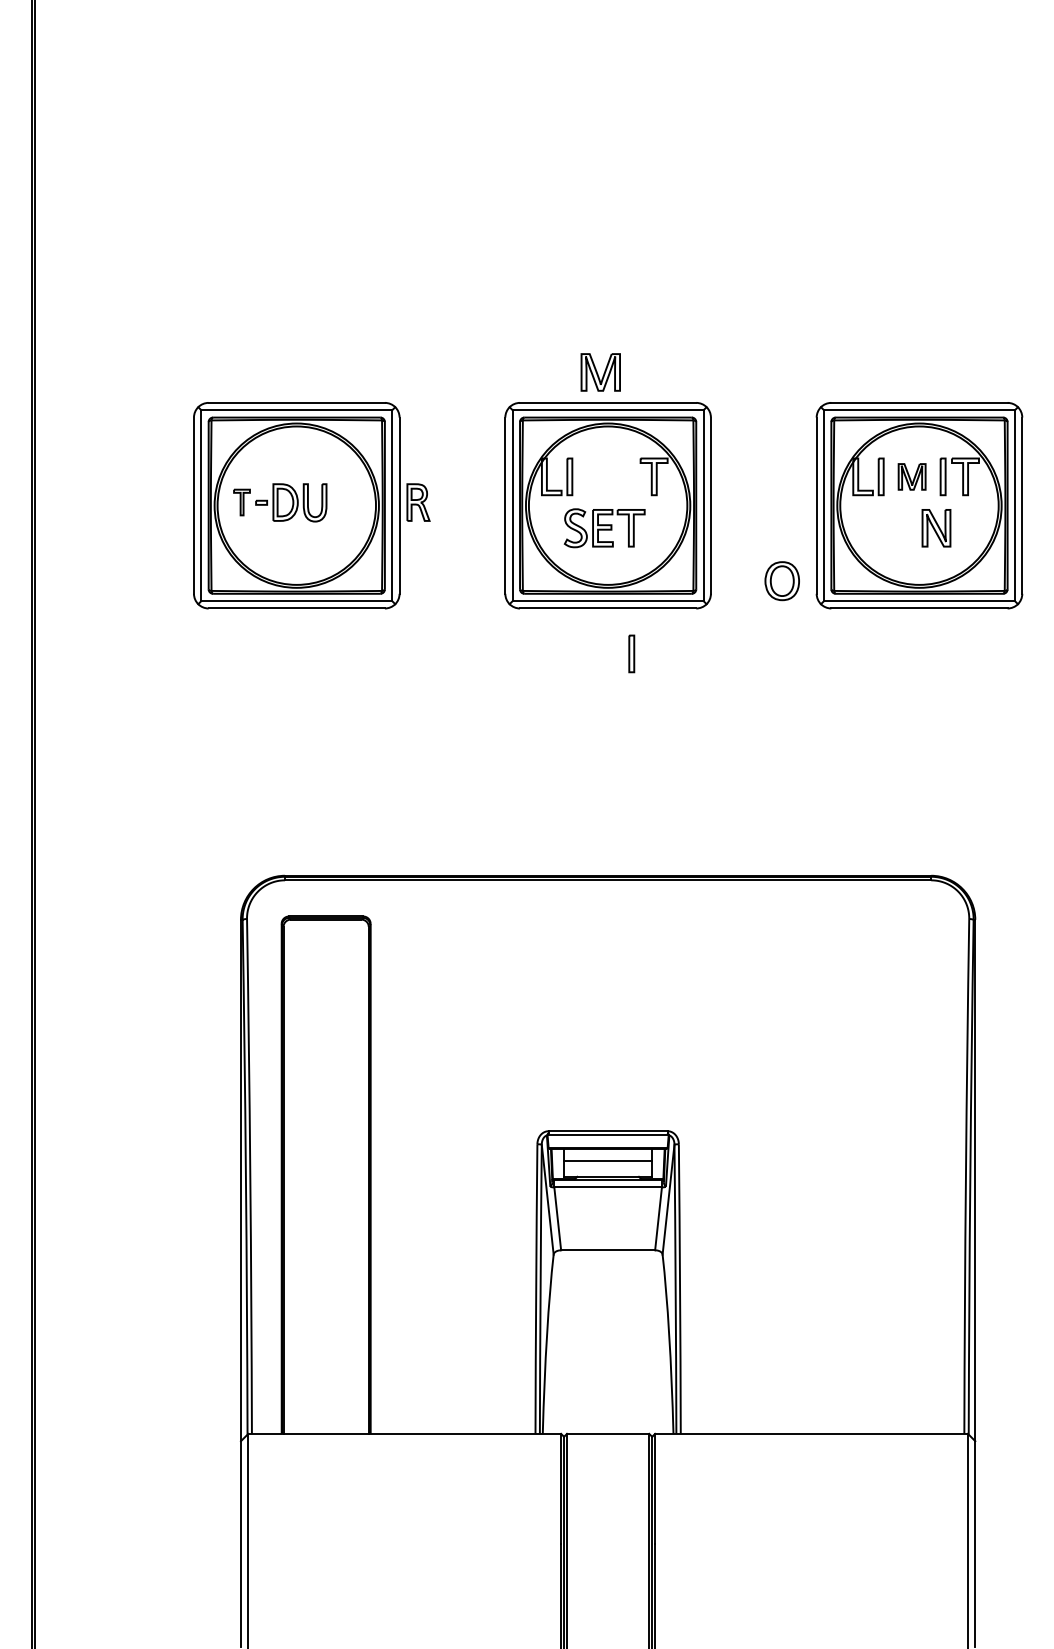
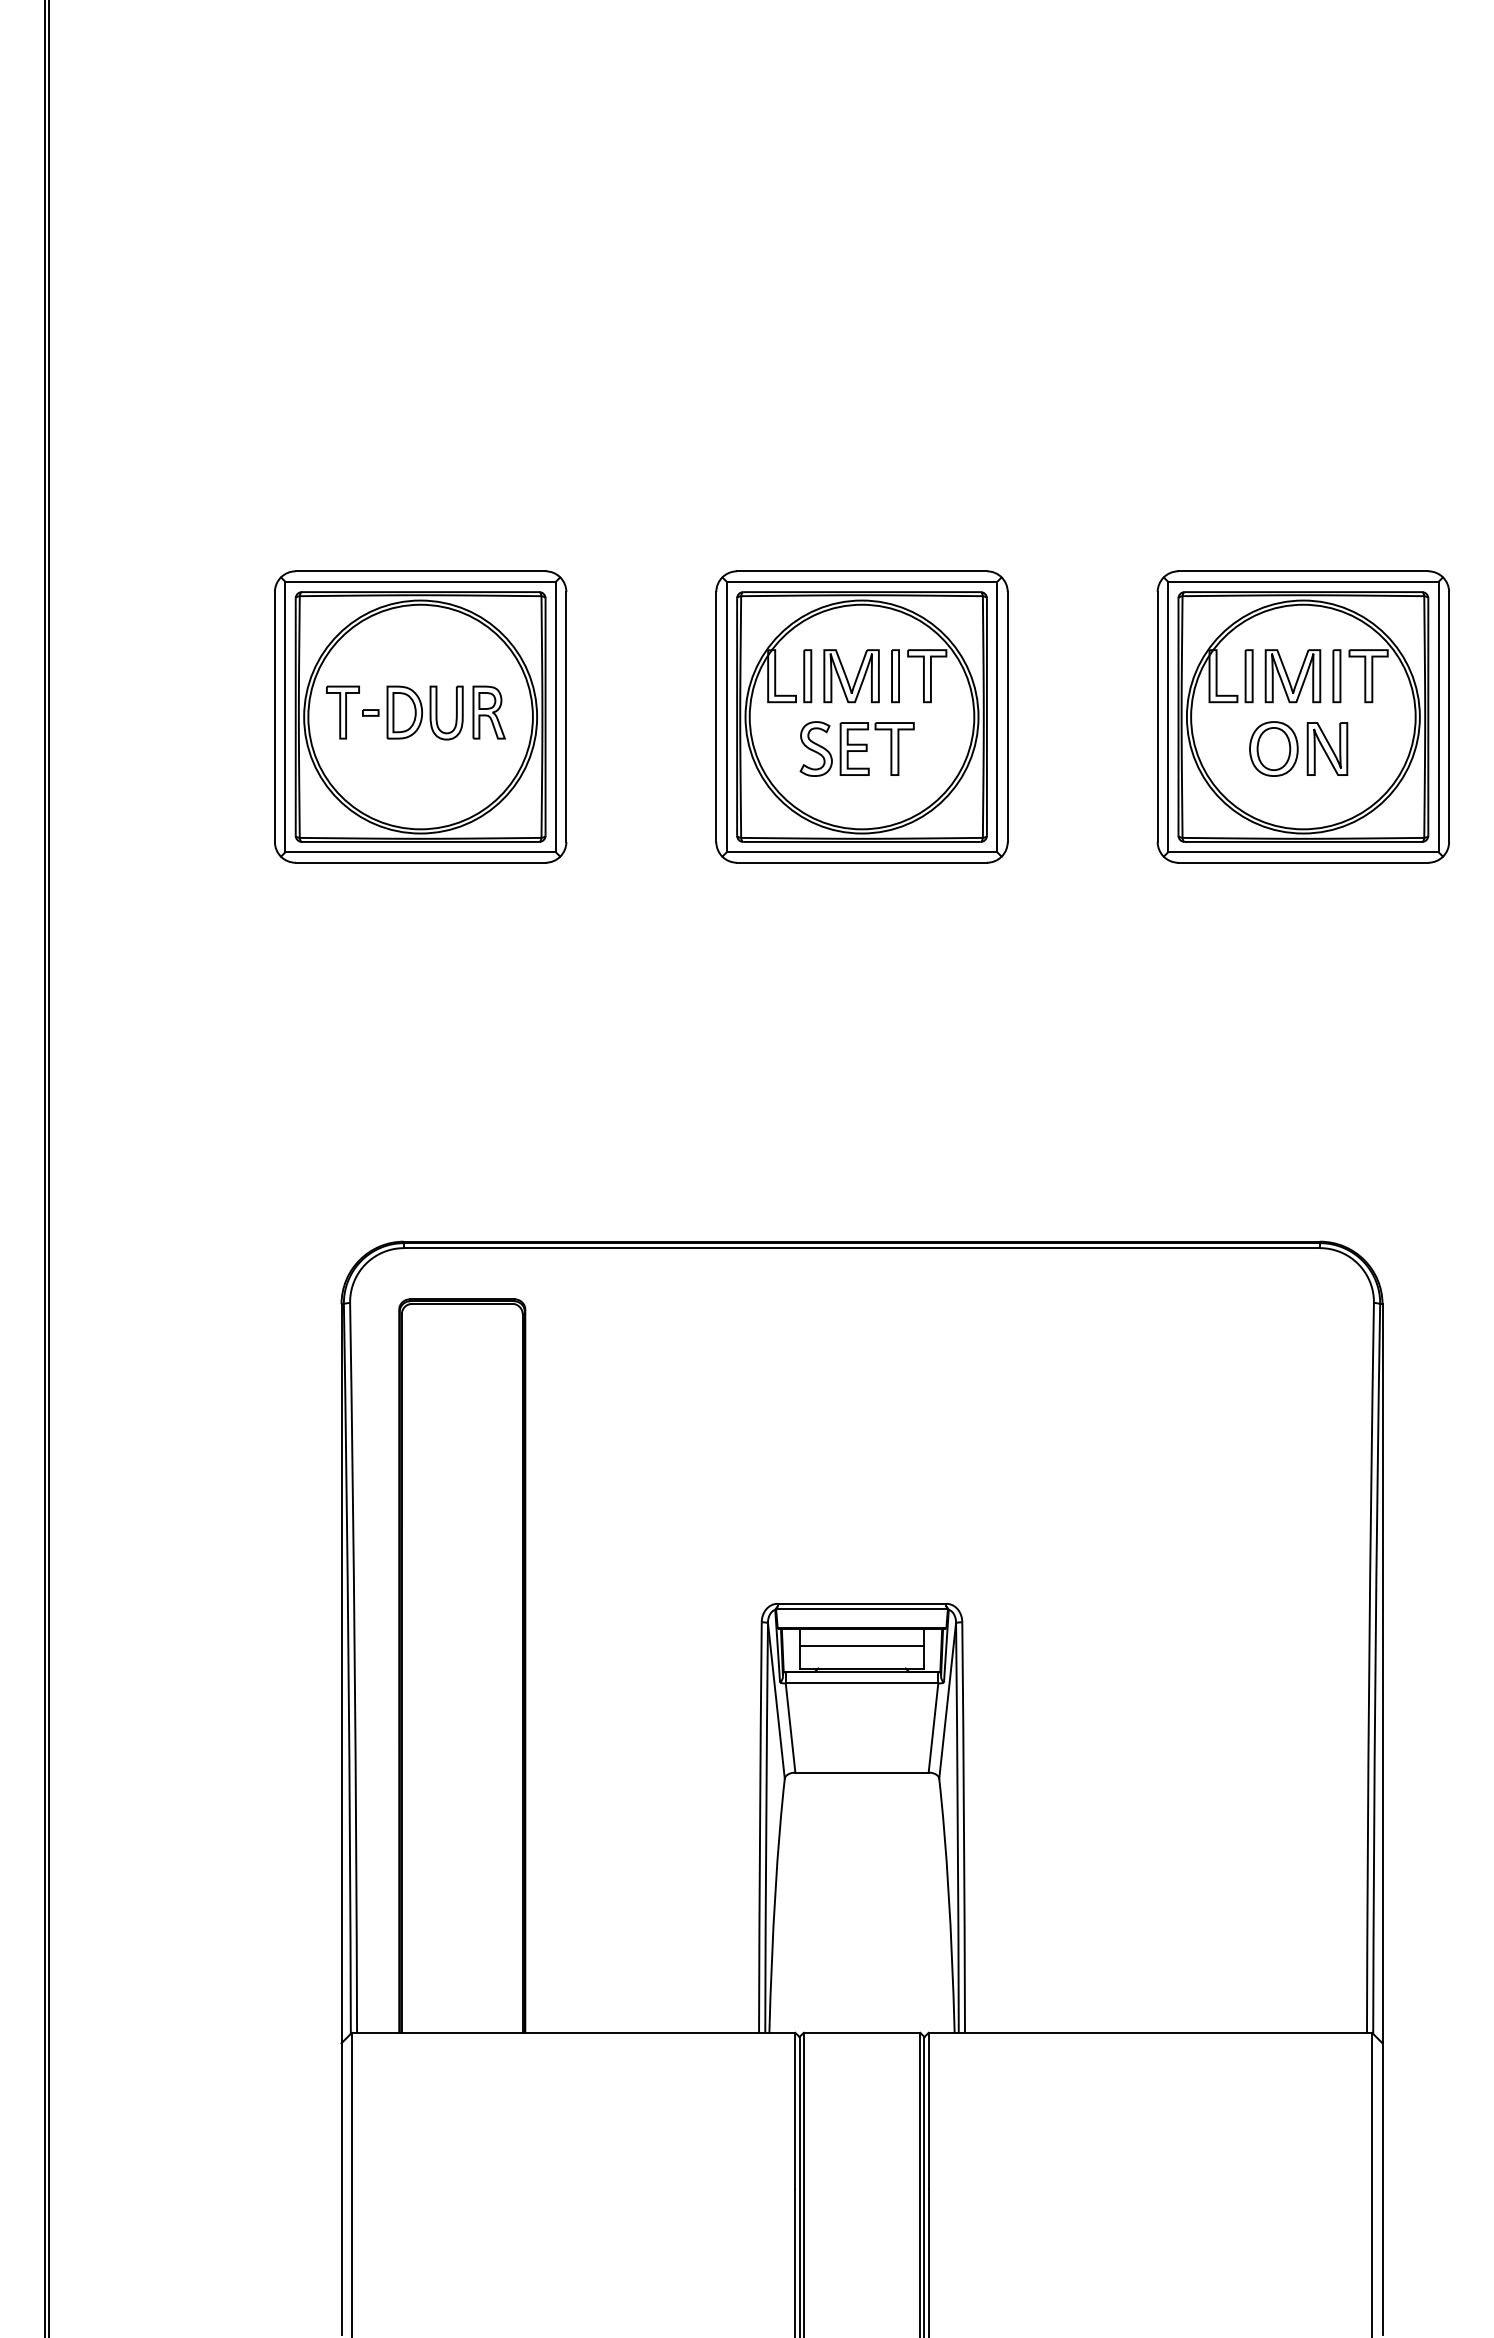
part: (600, 372) -> (851, 676), moved
part: (911, 477) -> (1292, 676), size x1.43
part: (241, 502) -> (342, 712), size x1.43
part: (418, 502) -> (488, 712), moved
part: (782, 580) -> (1273, 748), moved
part: (631, 654) -> (895, 676), moved

